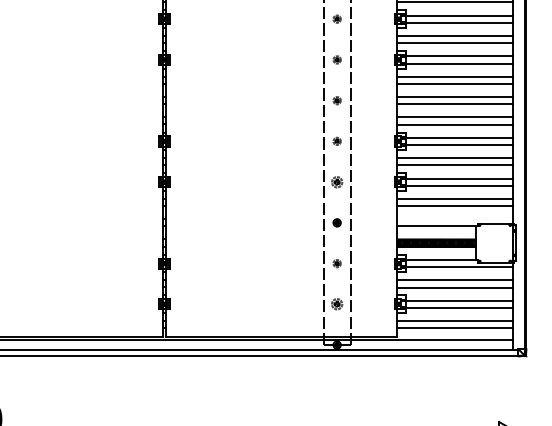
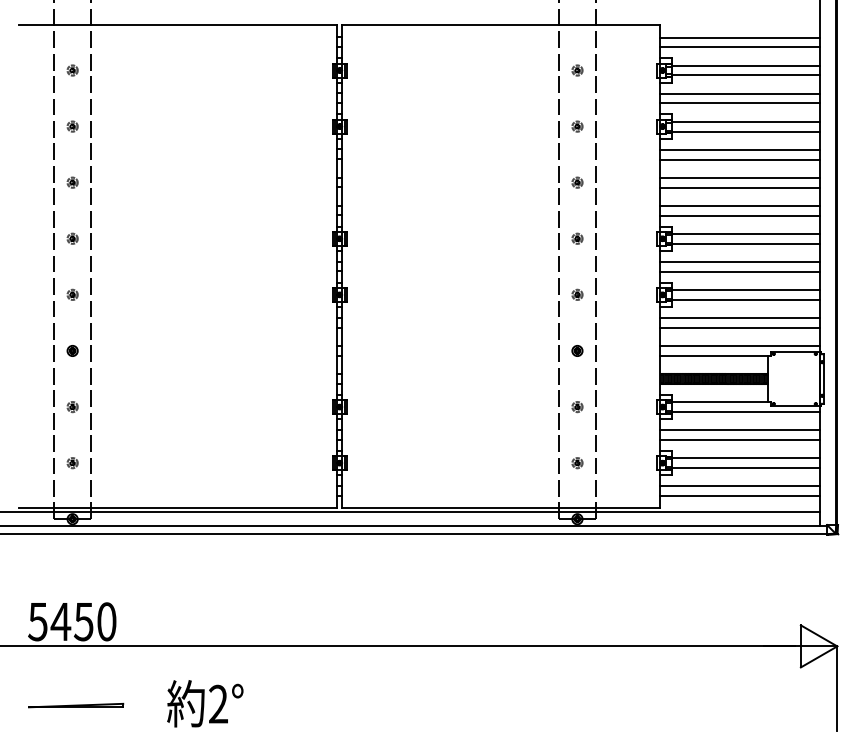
part: (337, 181) -> (577, 294), size x0.71
line: (454, 219) -> (739, 346), added
part: (337, 304) -> (577, 463), size x0.71

